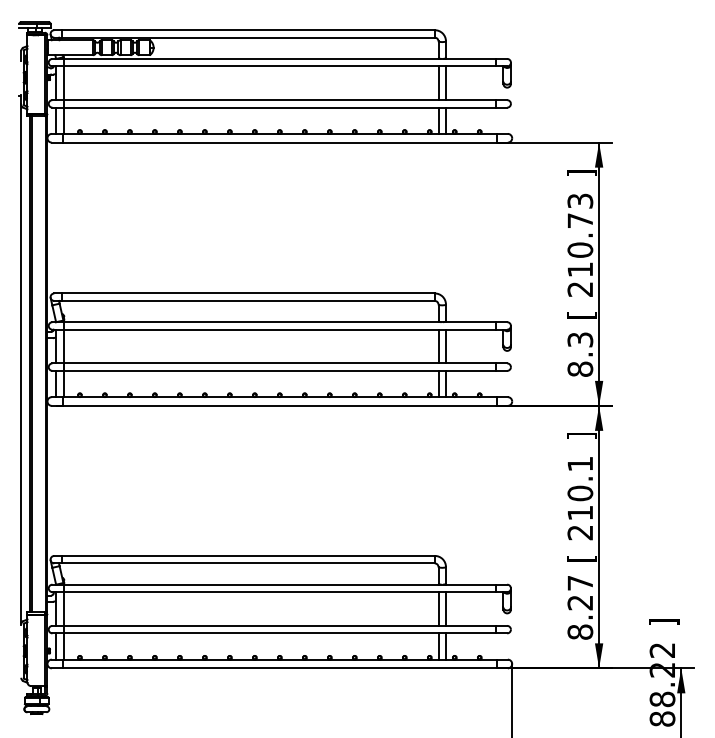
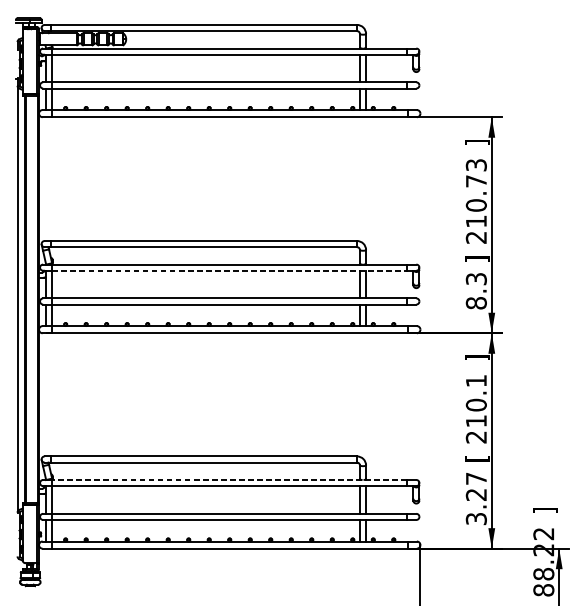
text: (581, 315) -> (477, 259), [ -> ]
line: (280, 329) -> (230, 270), solid -> dashed
line: (279, 584) -> (229, 479), solid -> dashed
text: (580, 631) -> (476, 518), 8.27 -> 3.27

